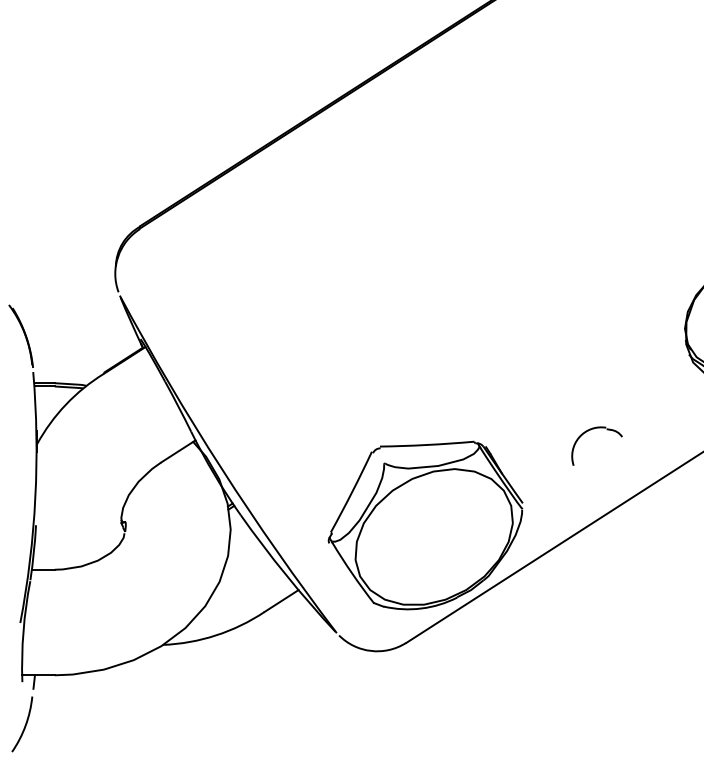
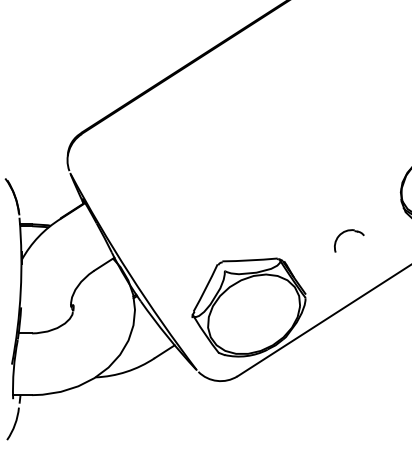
part: (590, 431) -> (345, 232), moved

